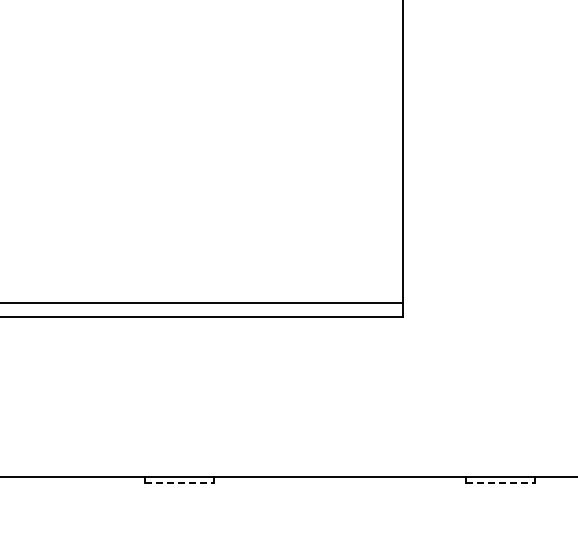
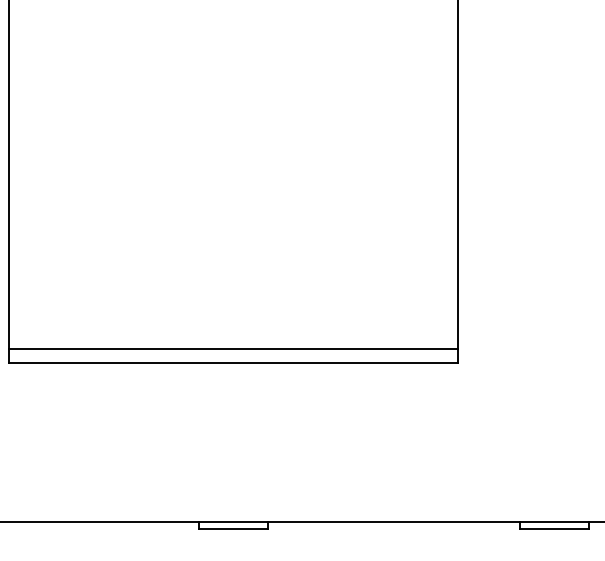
line: (179, 483) -> (233, 529), dashed -> solid
line: (501, 483) -> (555, 529), dashed -> solid

